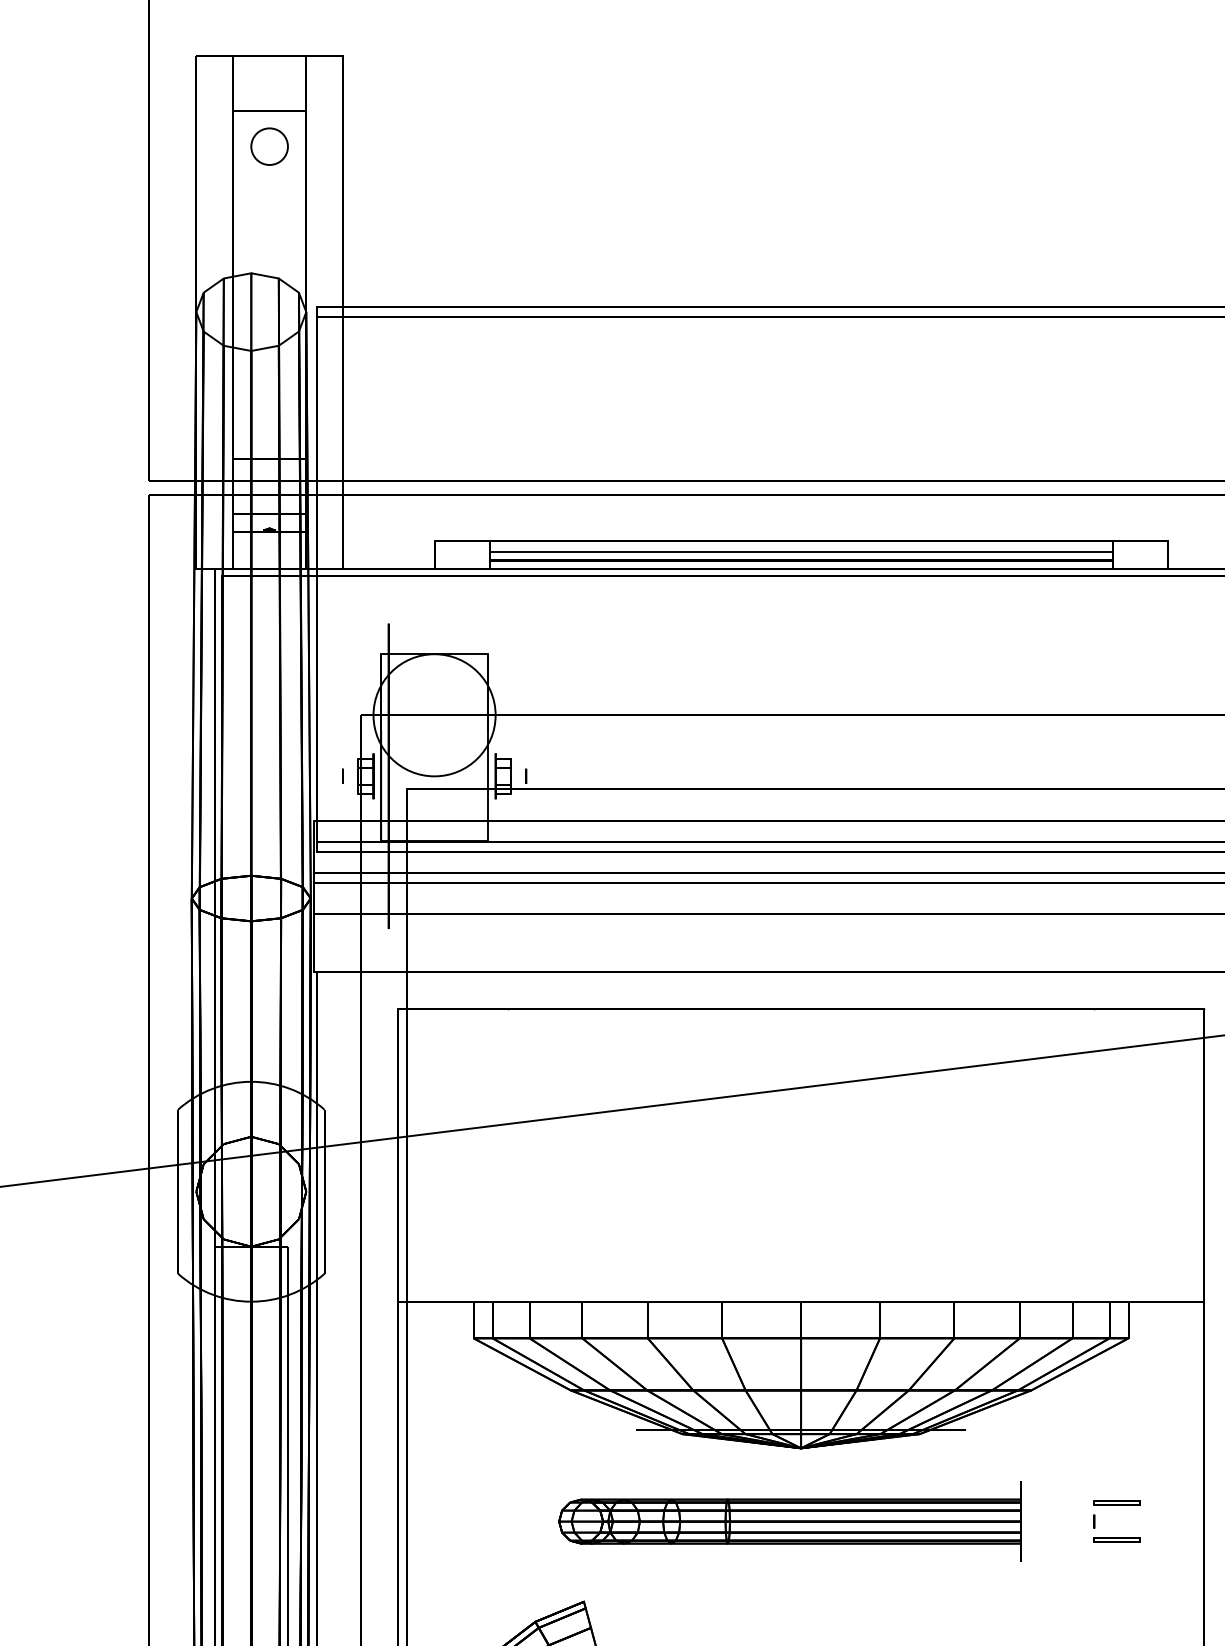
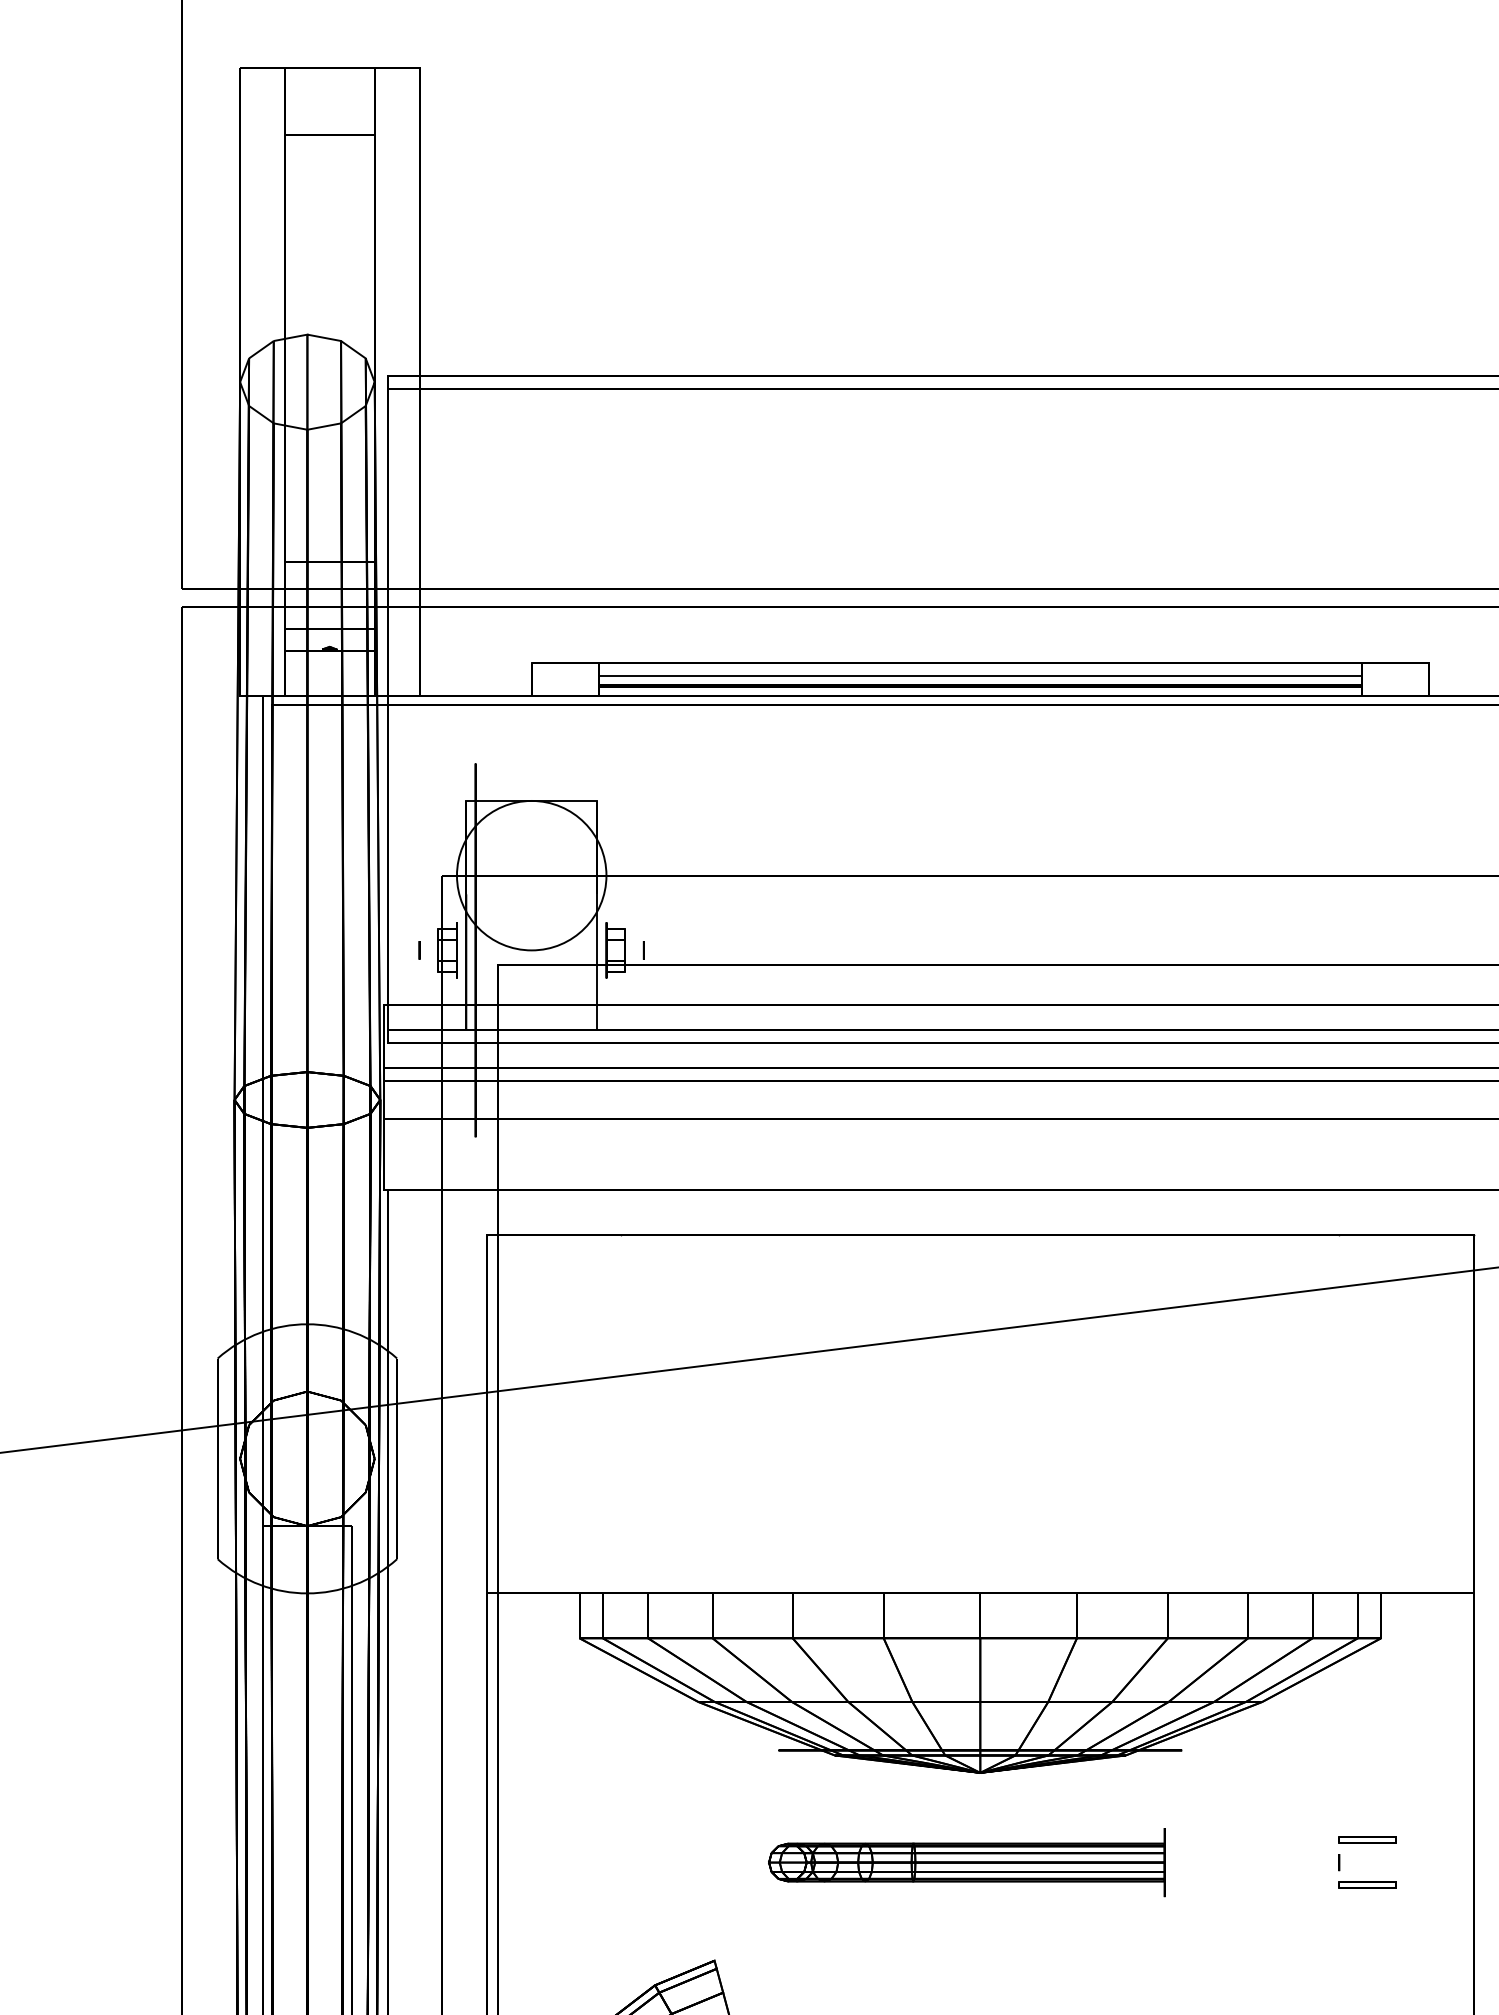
circle: (269, 146) -> (329, 179), removed
part: (789, 1521) -> (966, 1862), size x0.7

